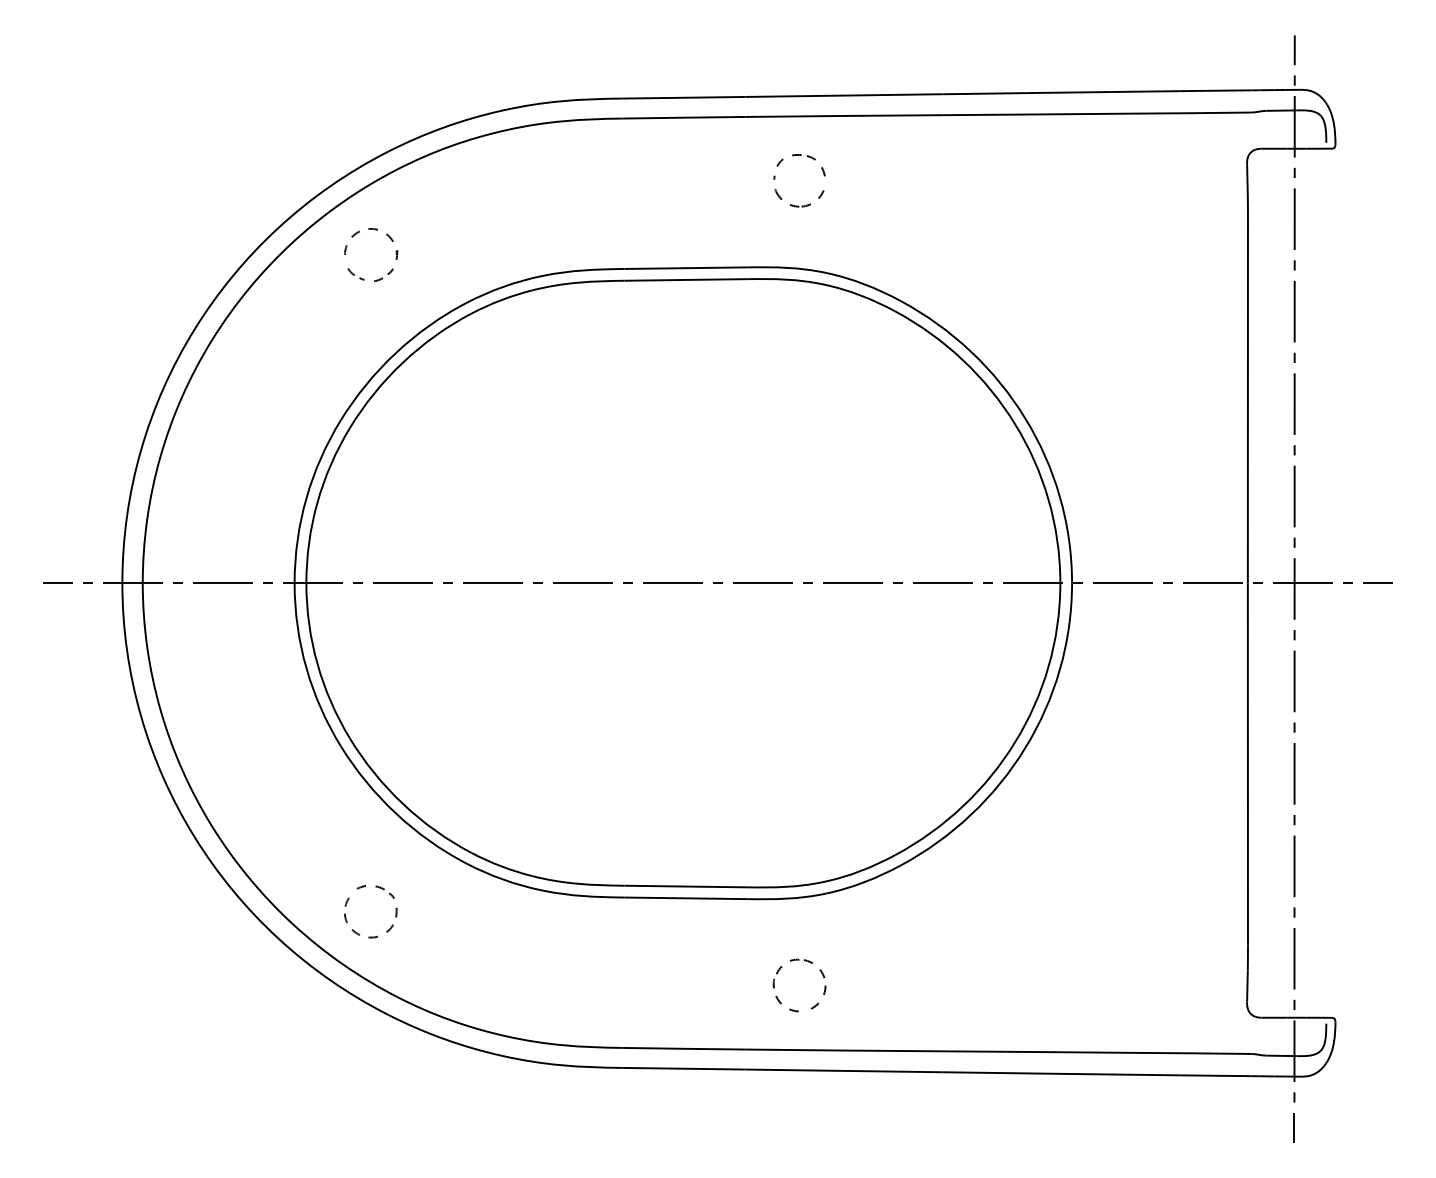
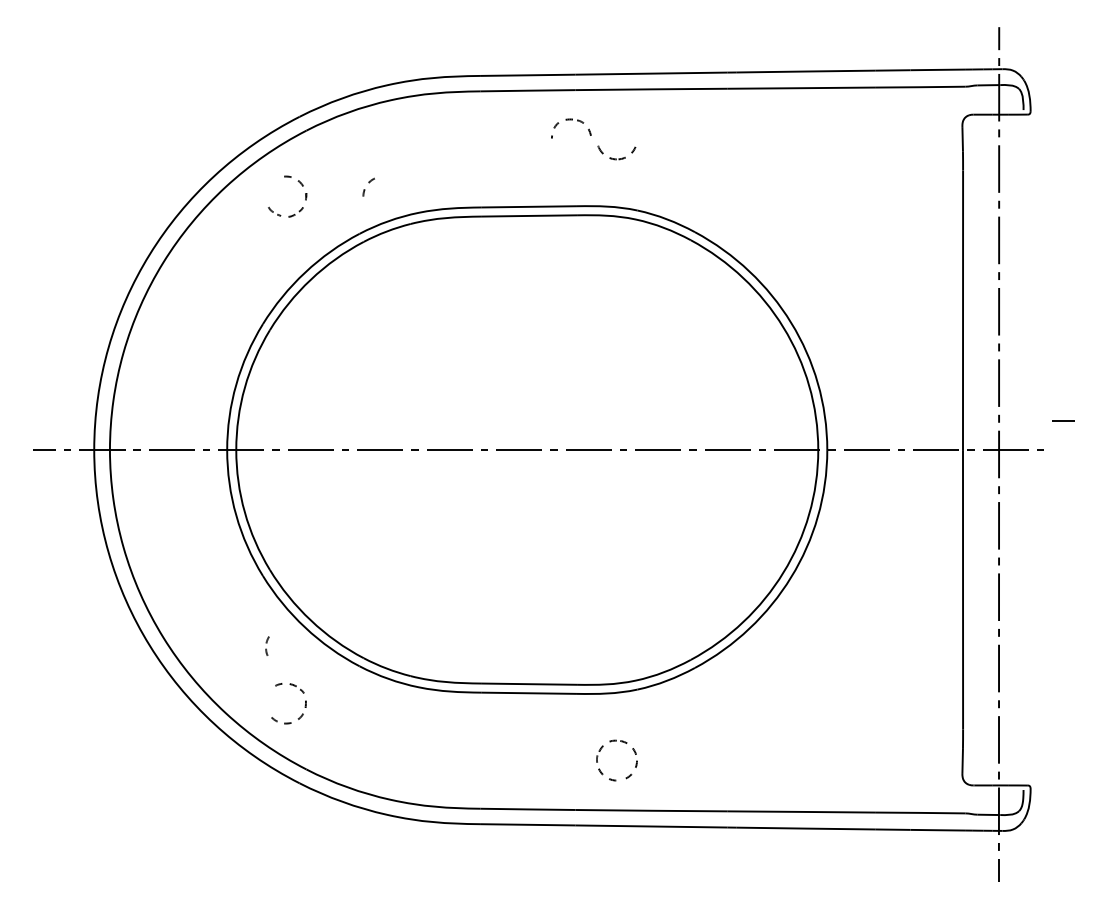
part: (799, 155) -> (571, 119), moved
part: (351, 242) -> (368, 187), moved
line: (1377, 582) -> (1063, 420), moved
part: (346, 910) -> (267, 646), moved

